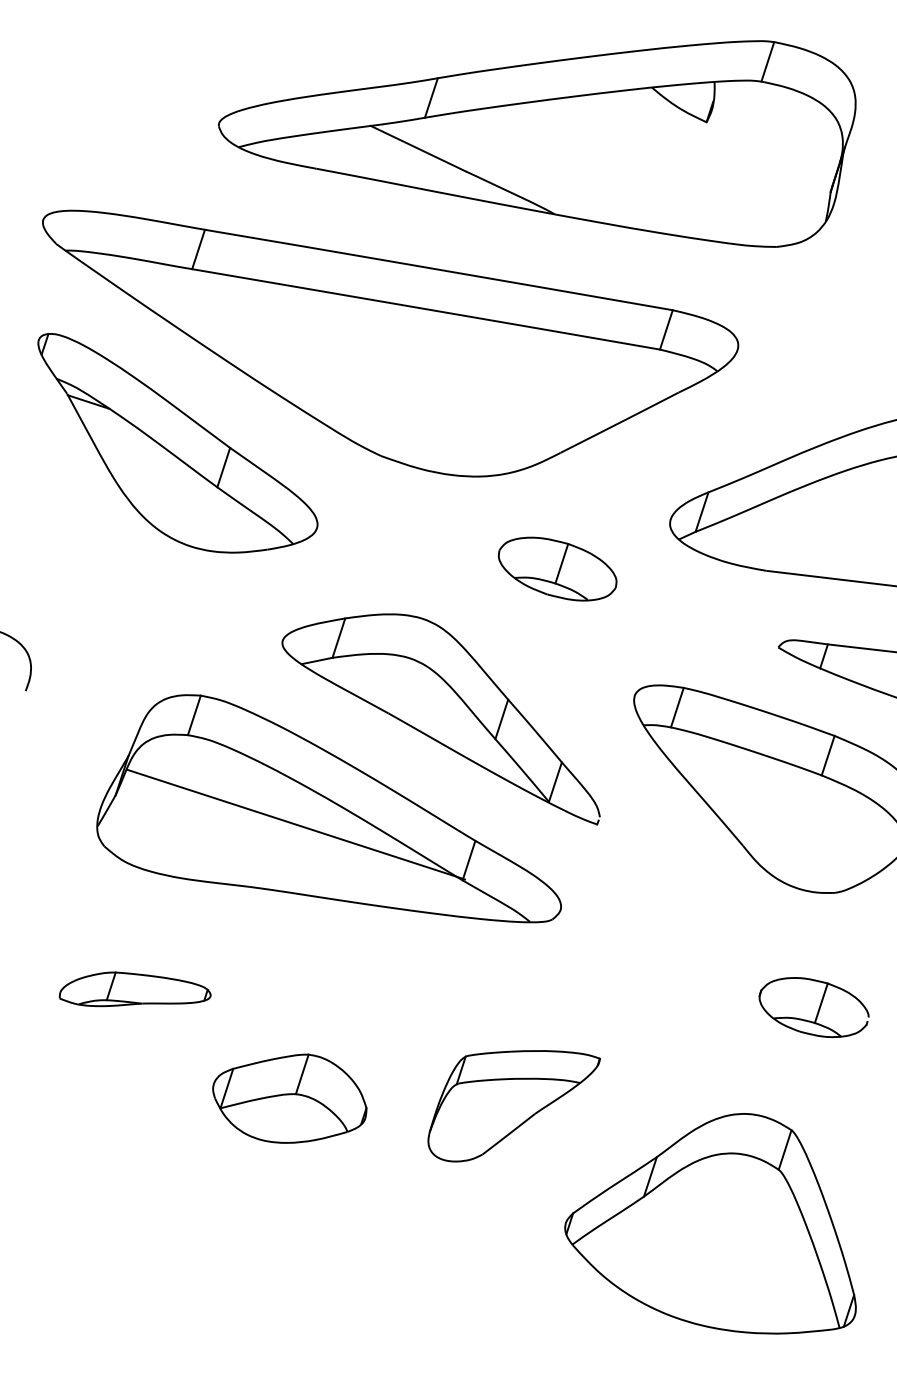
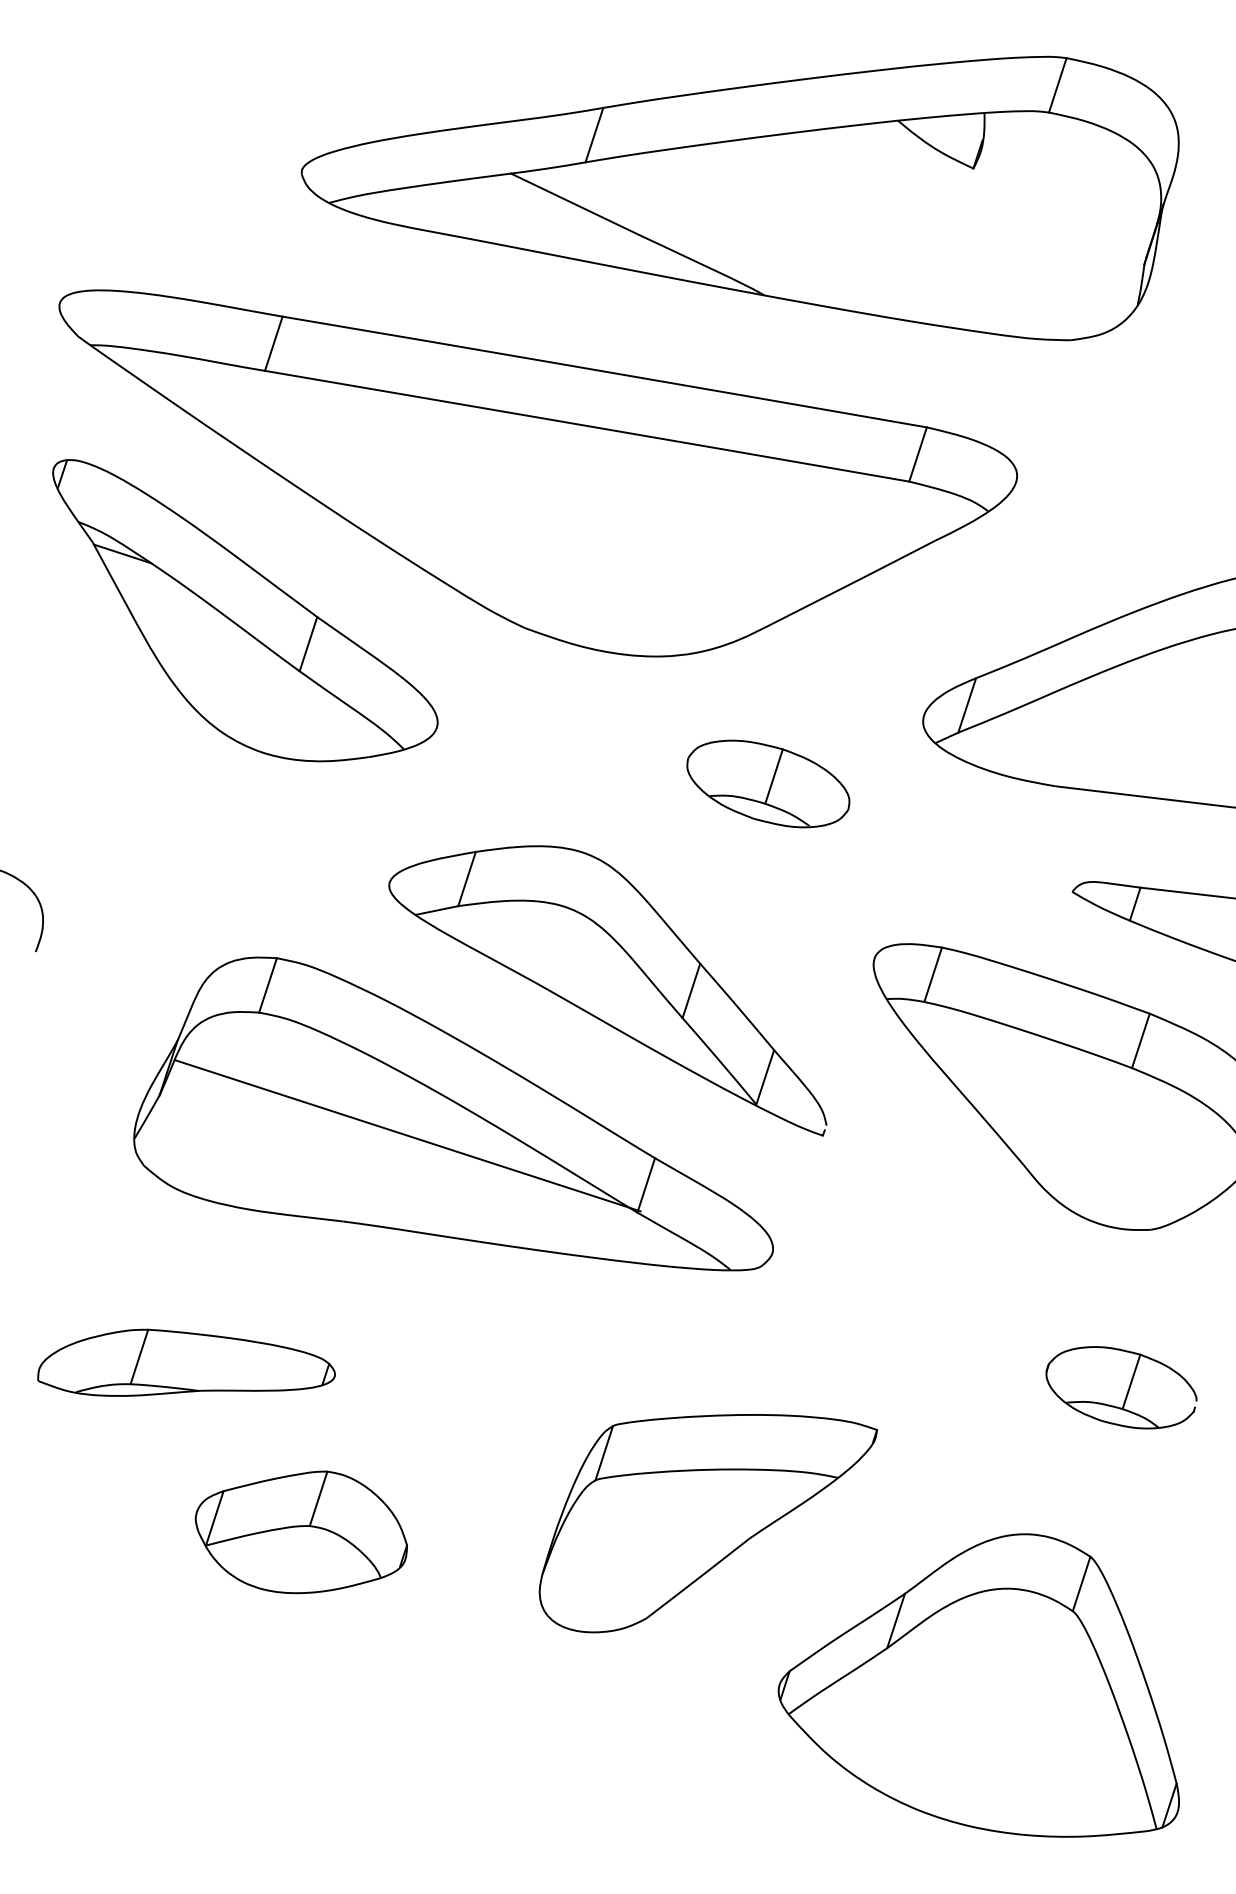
part: (135, 989) -> (186, 1362), size x1.43
part: (289, 1098) -> (300, 1532), moved
part: (514, 1106) -> (708, 1523), size x1.43

